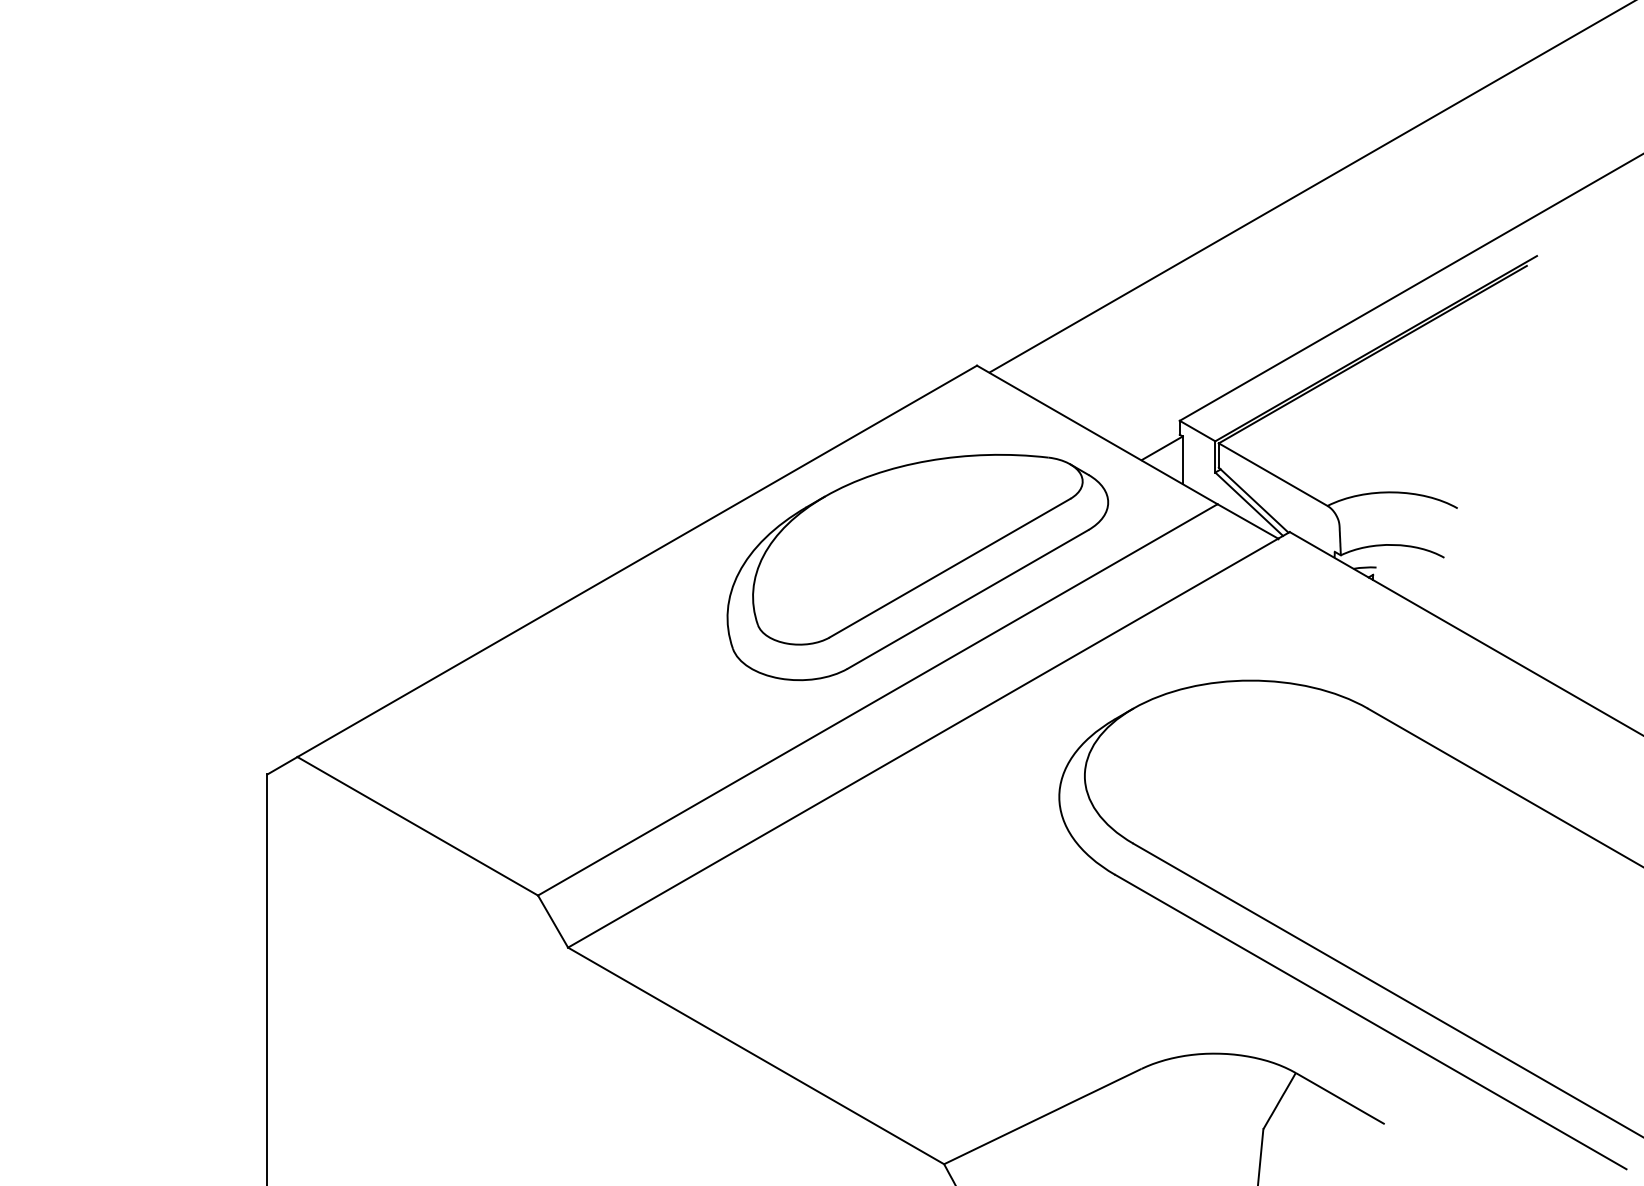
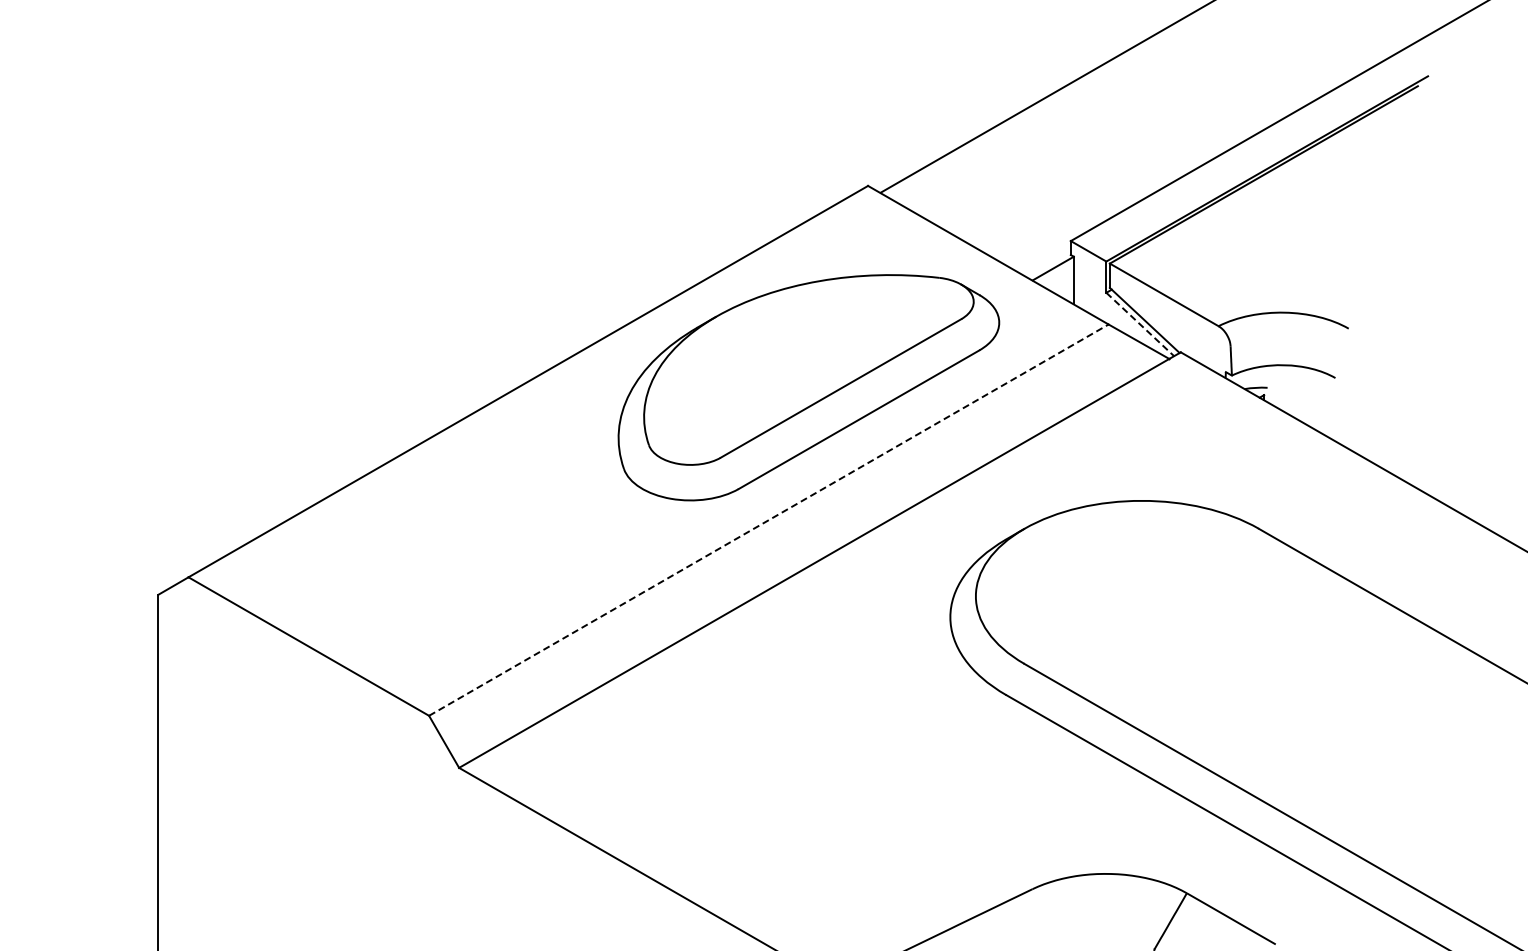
line: (1249, 504) -> (1140, 324), solid -> dashed
line: (878, 699) -> (769, 519), solid -> dashed

